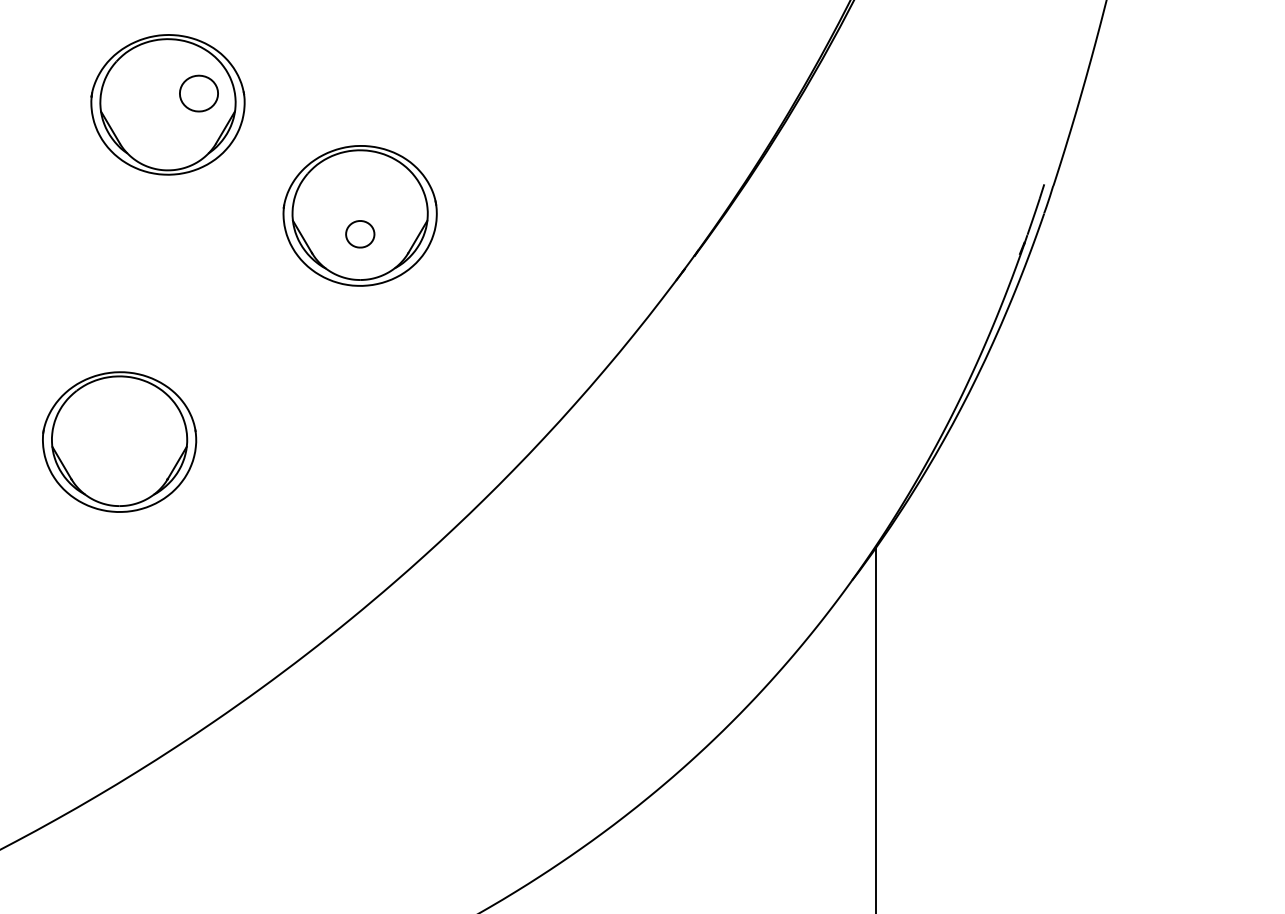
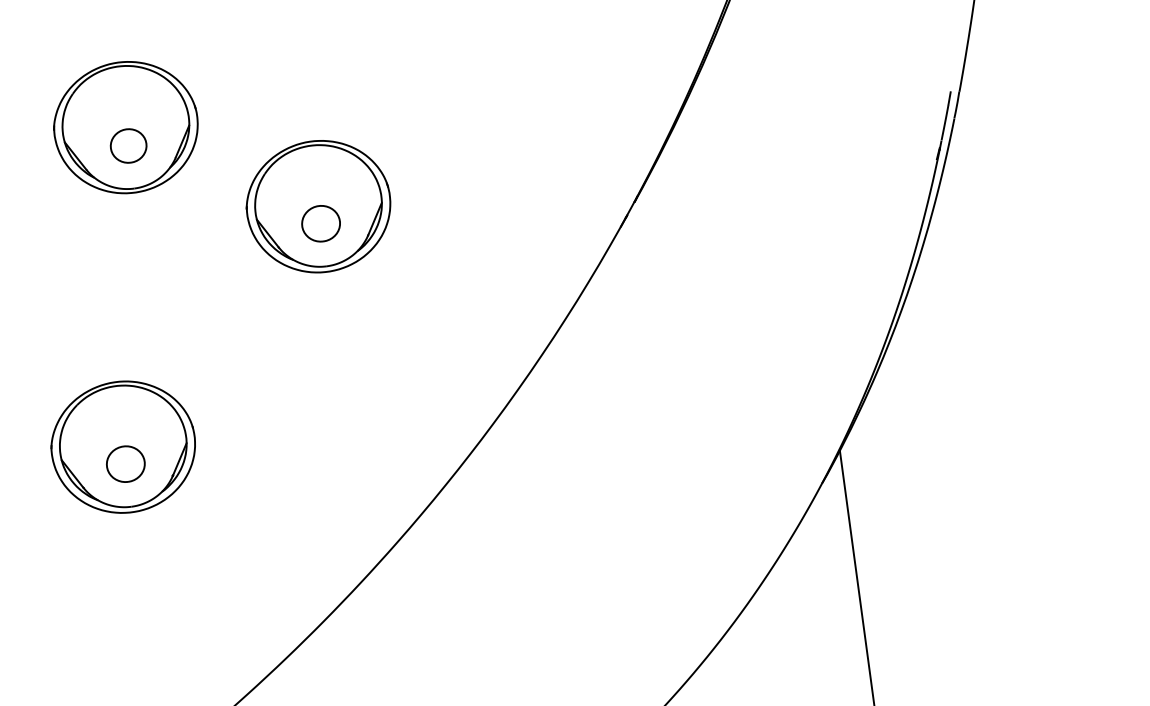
part: (198, 93) -> (128, 145), moved
part: (360, 234) -> (321, 223), size x1.43
part: (119, 460) -> (125, 464), added

